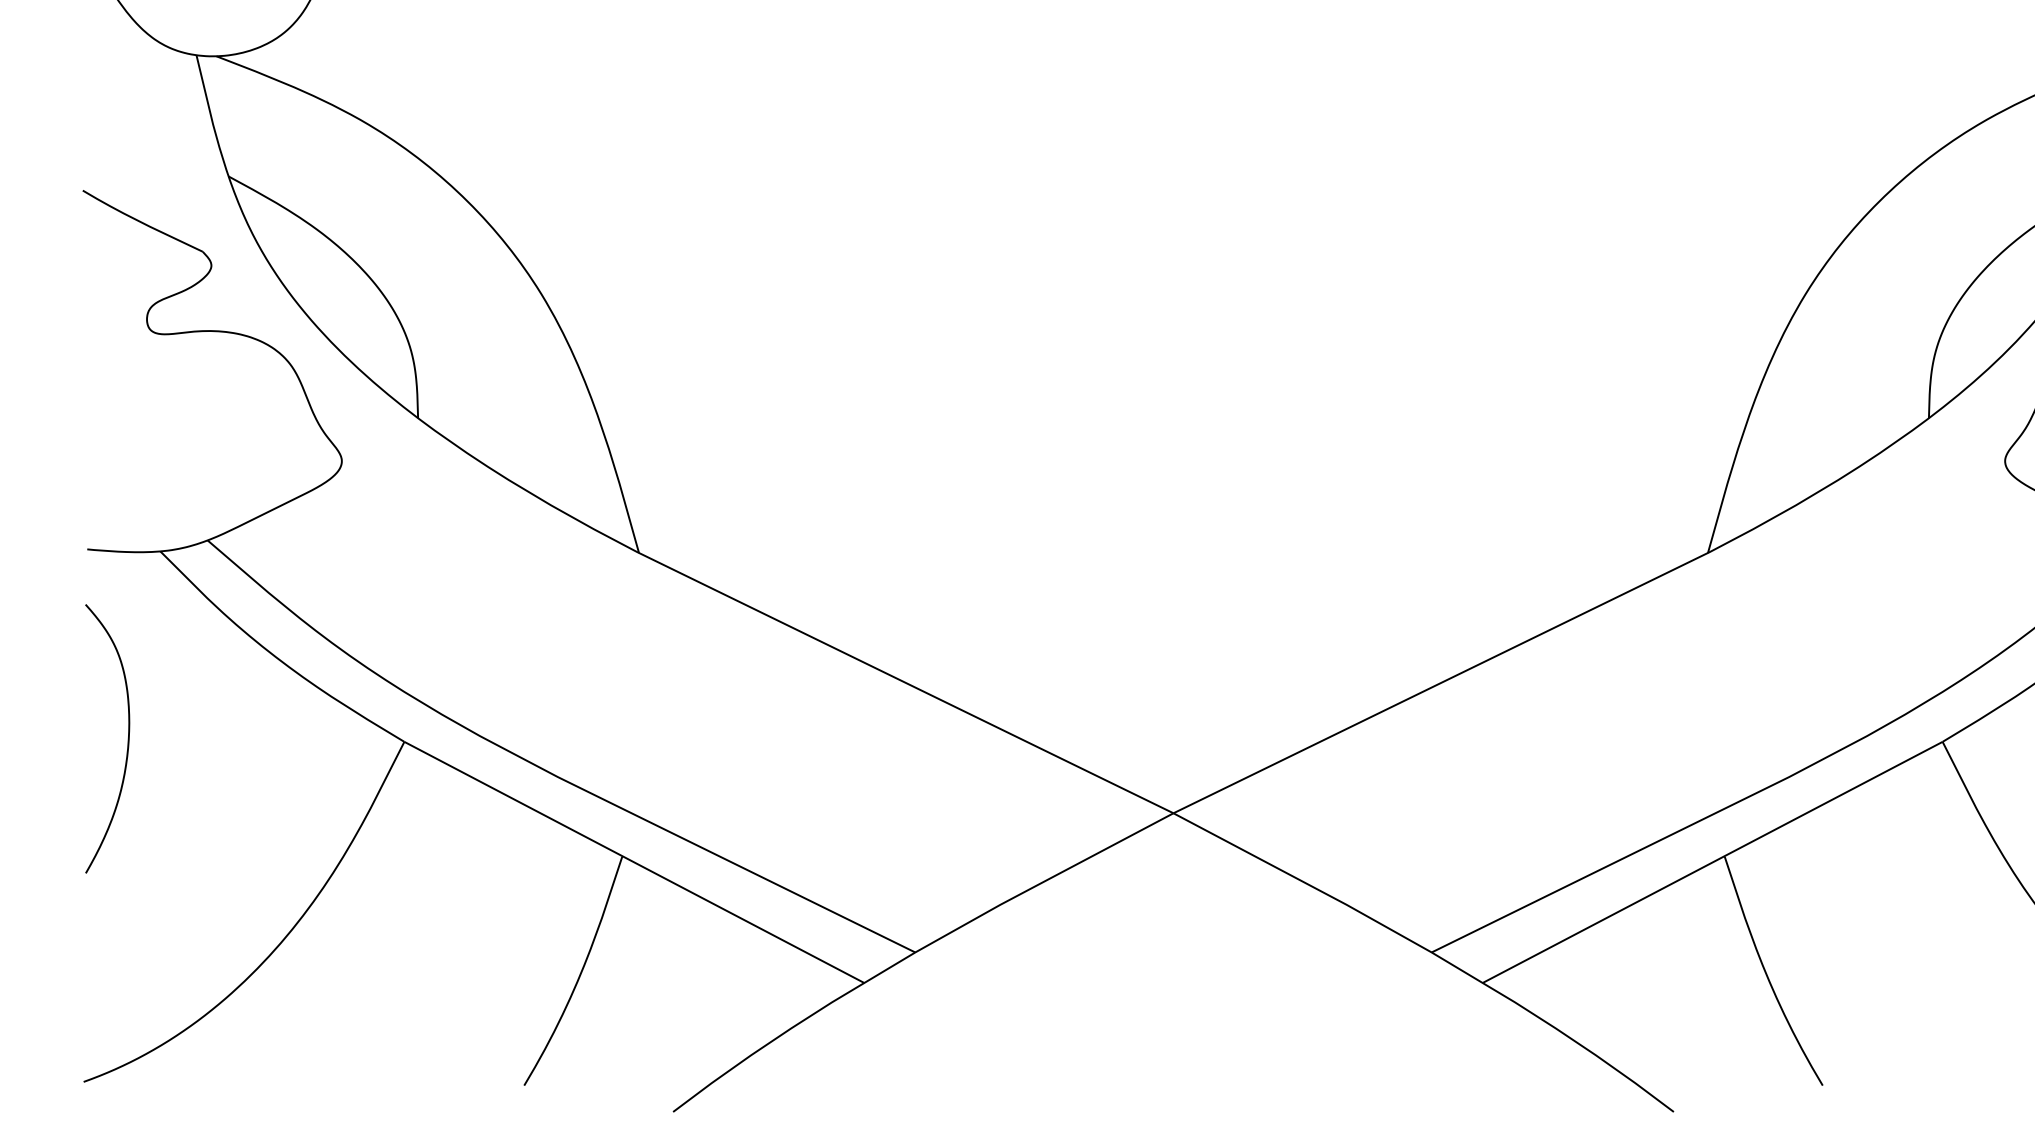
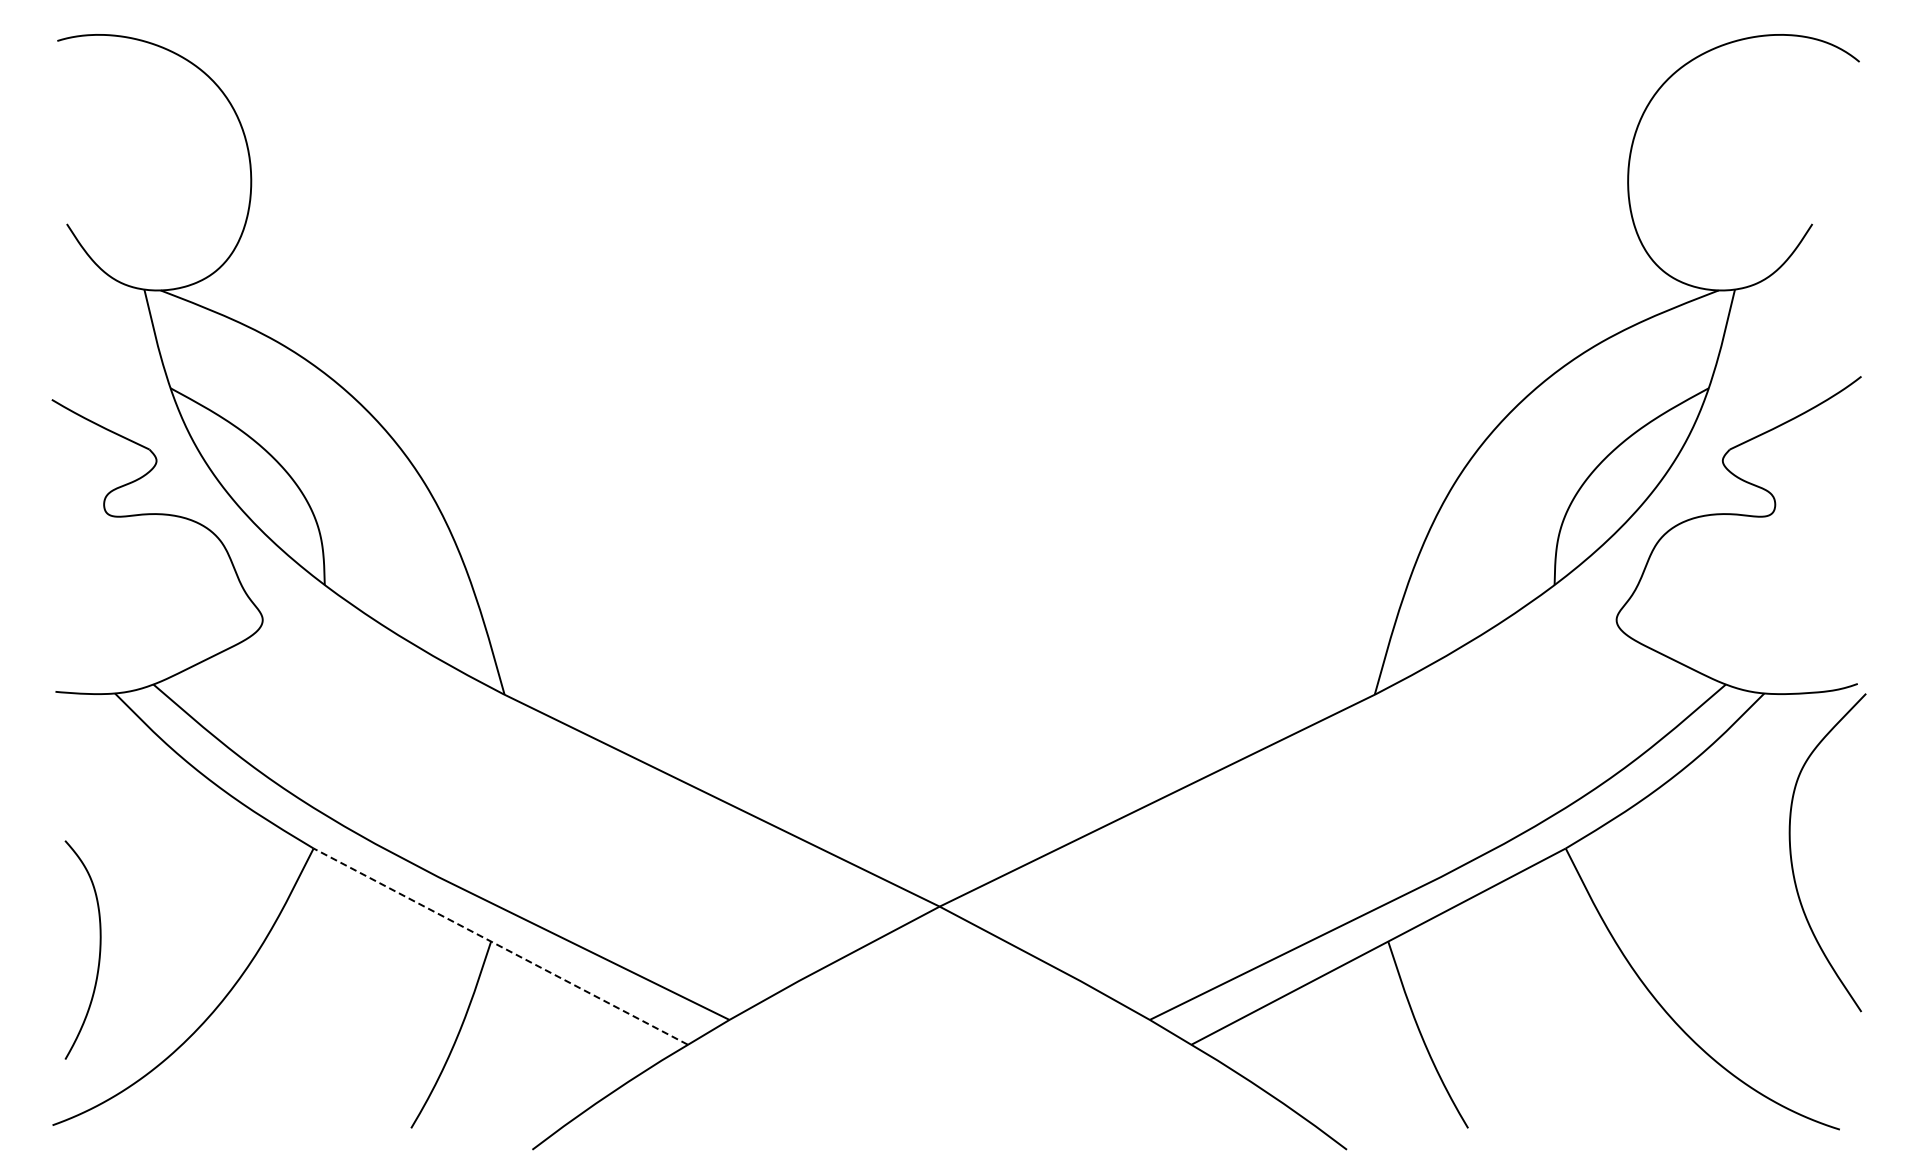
curve: (127, 738) -> (99, 949), moved
line: (633, 862) -> (500, 946), solid -> dashed

